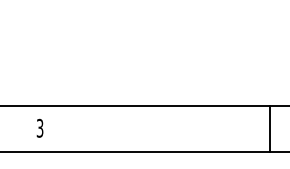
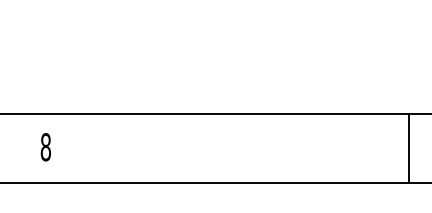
text: (39, 128) -> (44, 147), 3 -> 8
line: (269, 128) -> (408, 147), moved

